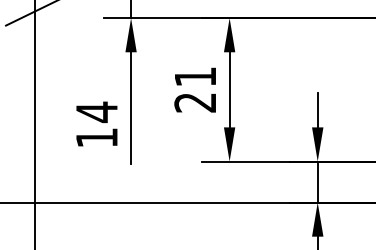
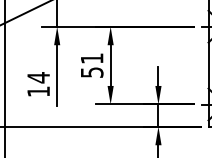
text: (194, 102) -> (91, 72), 21 -> 51

